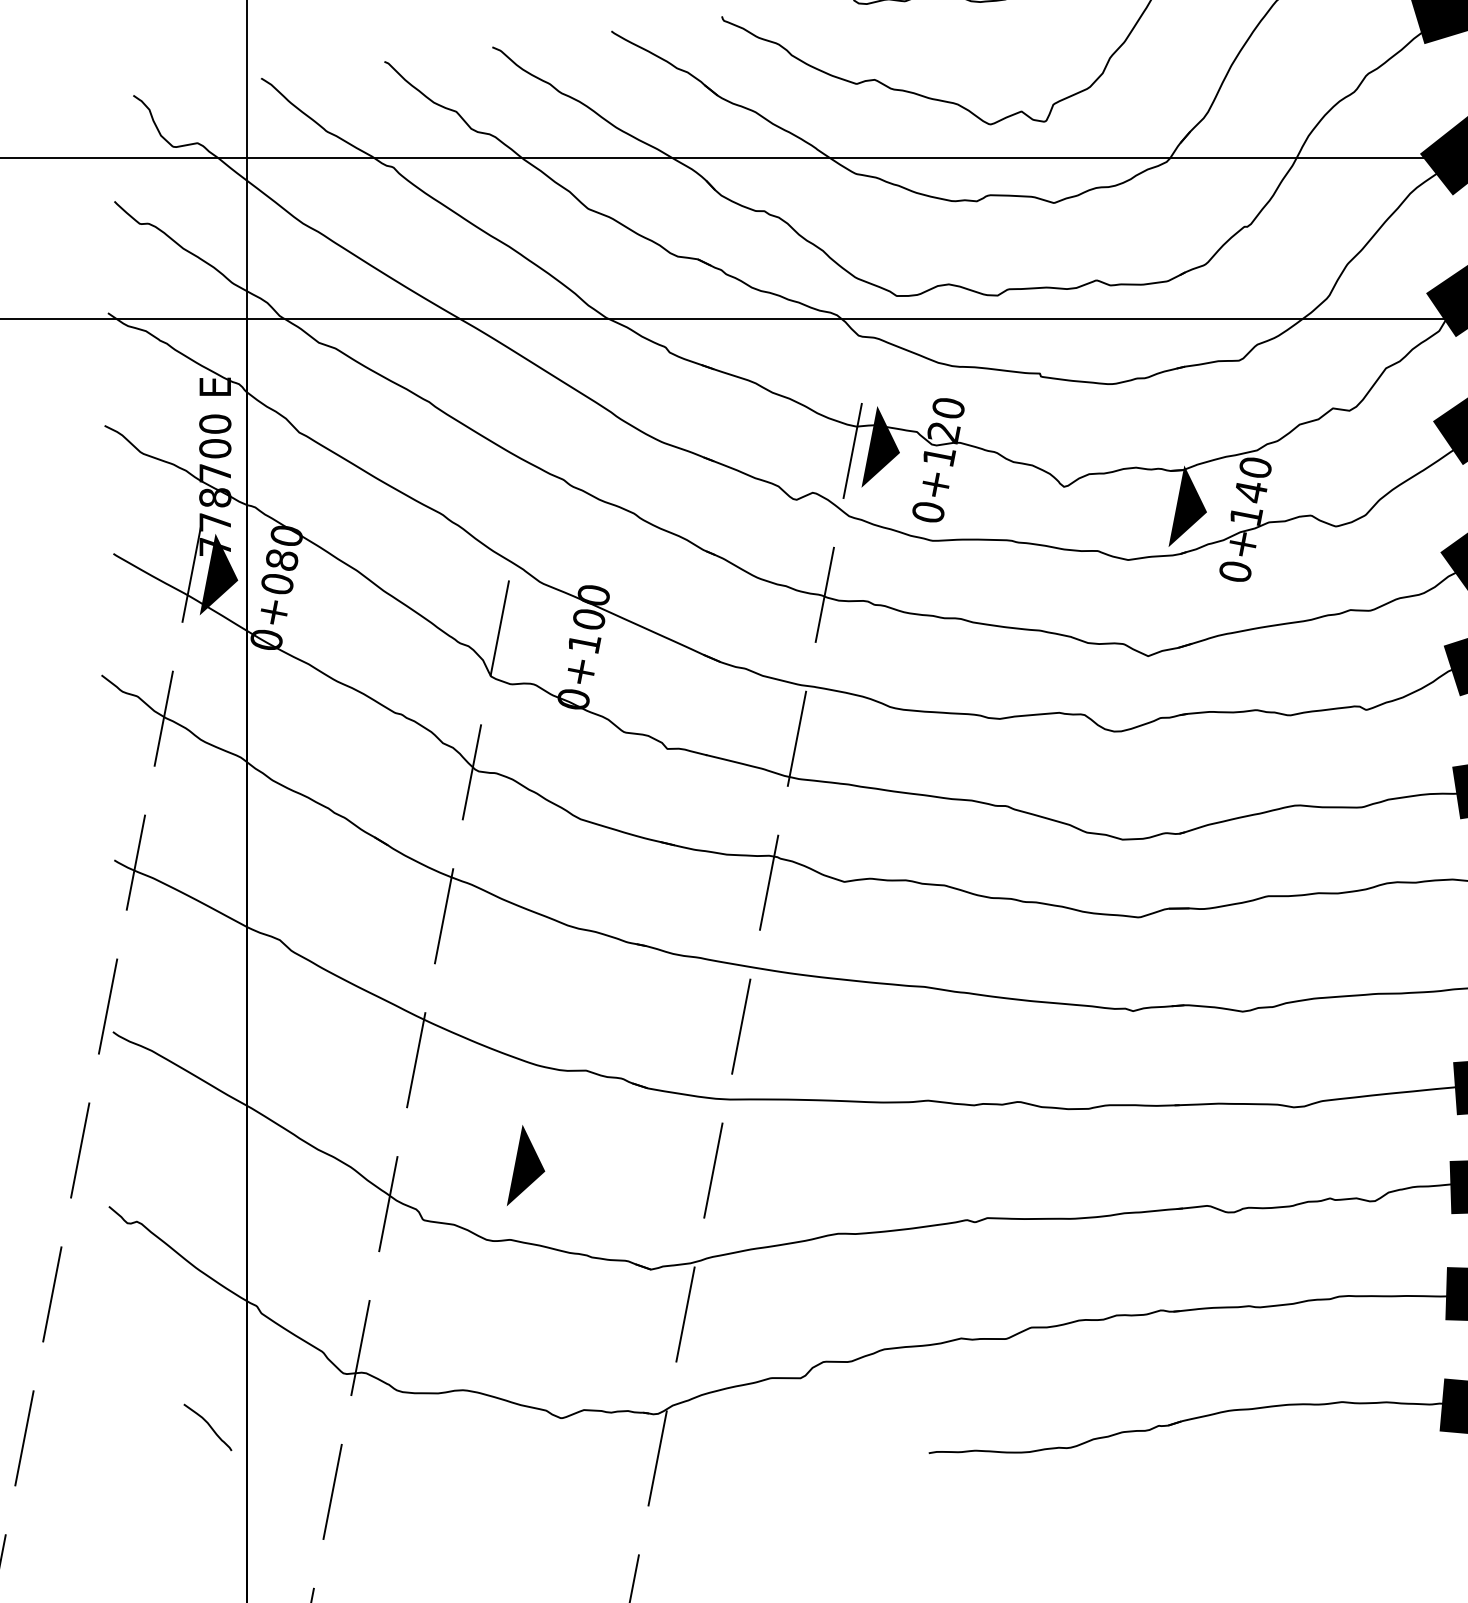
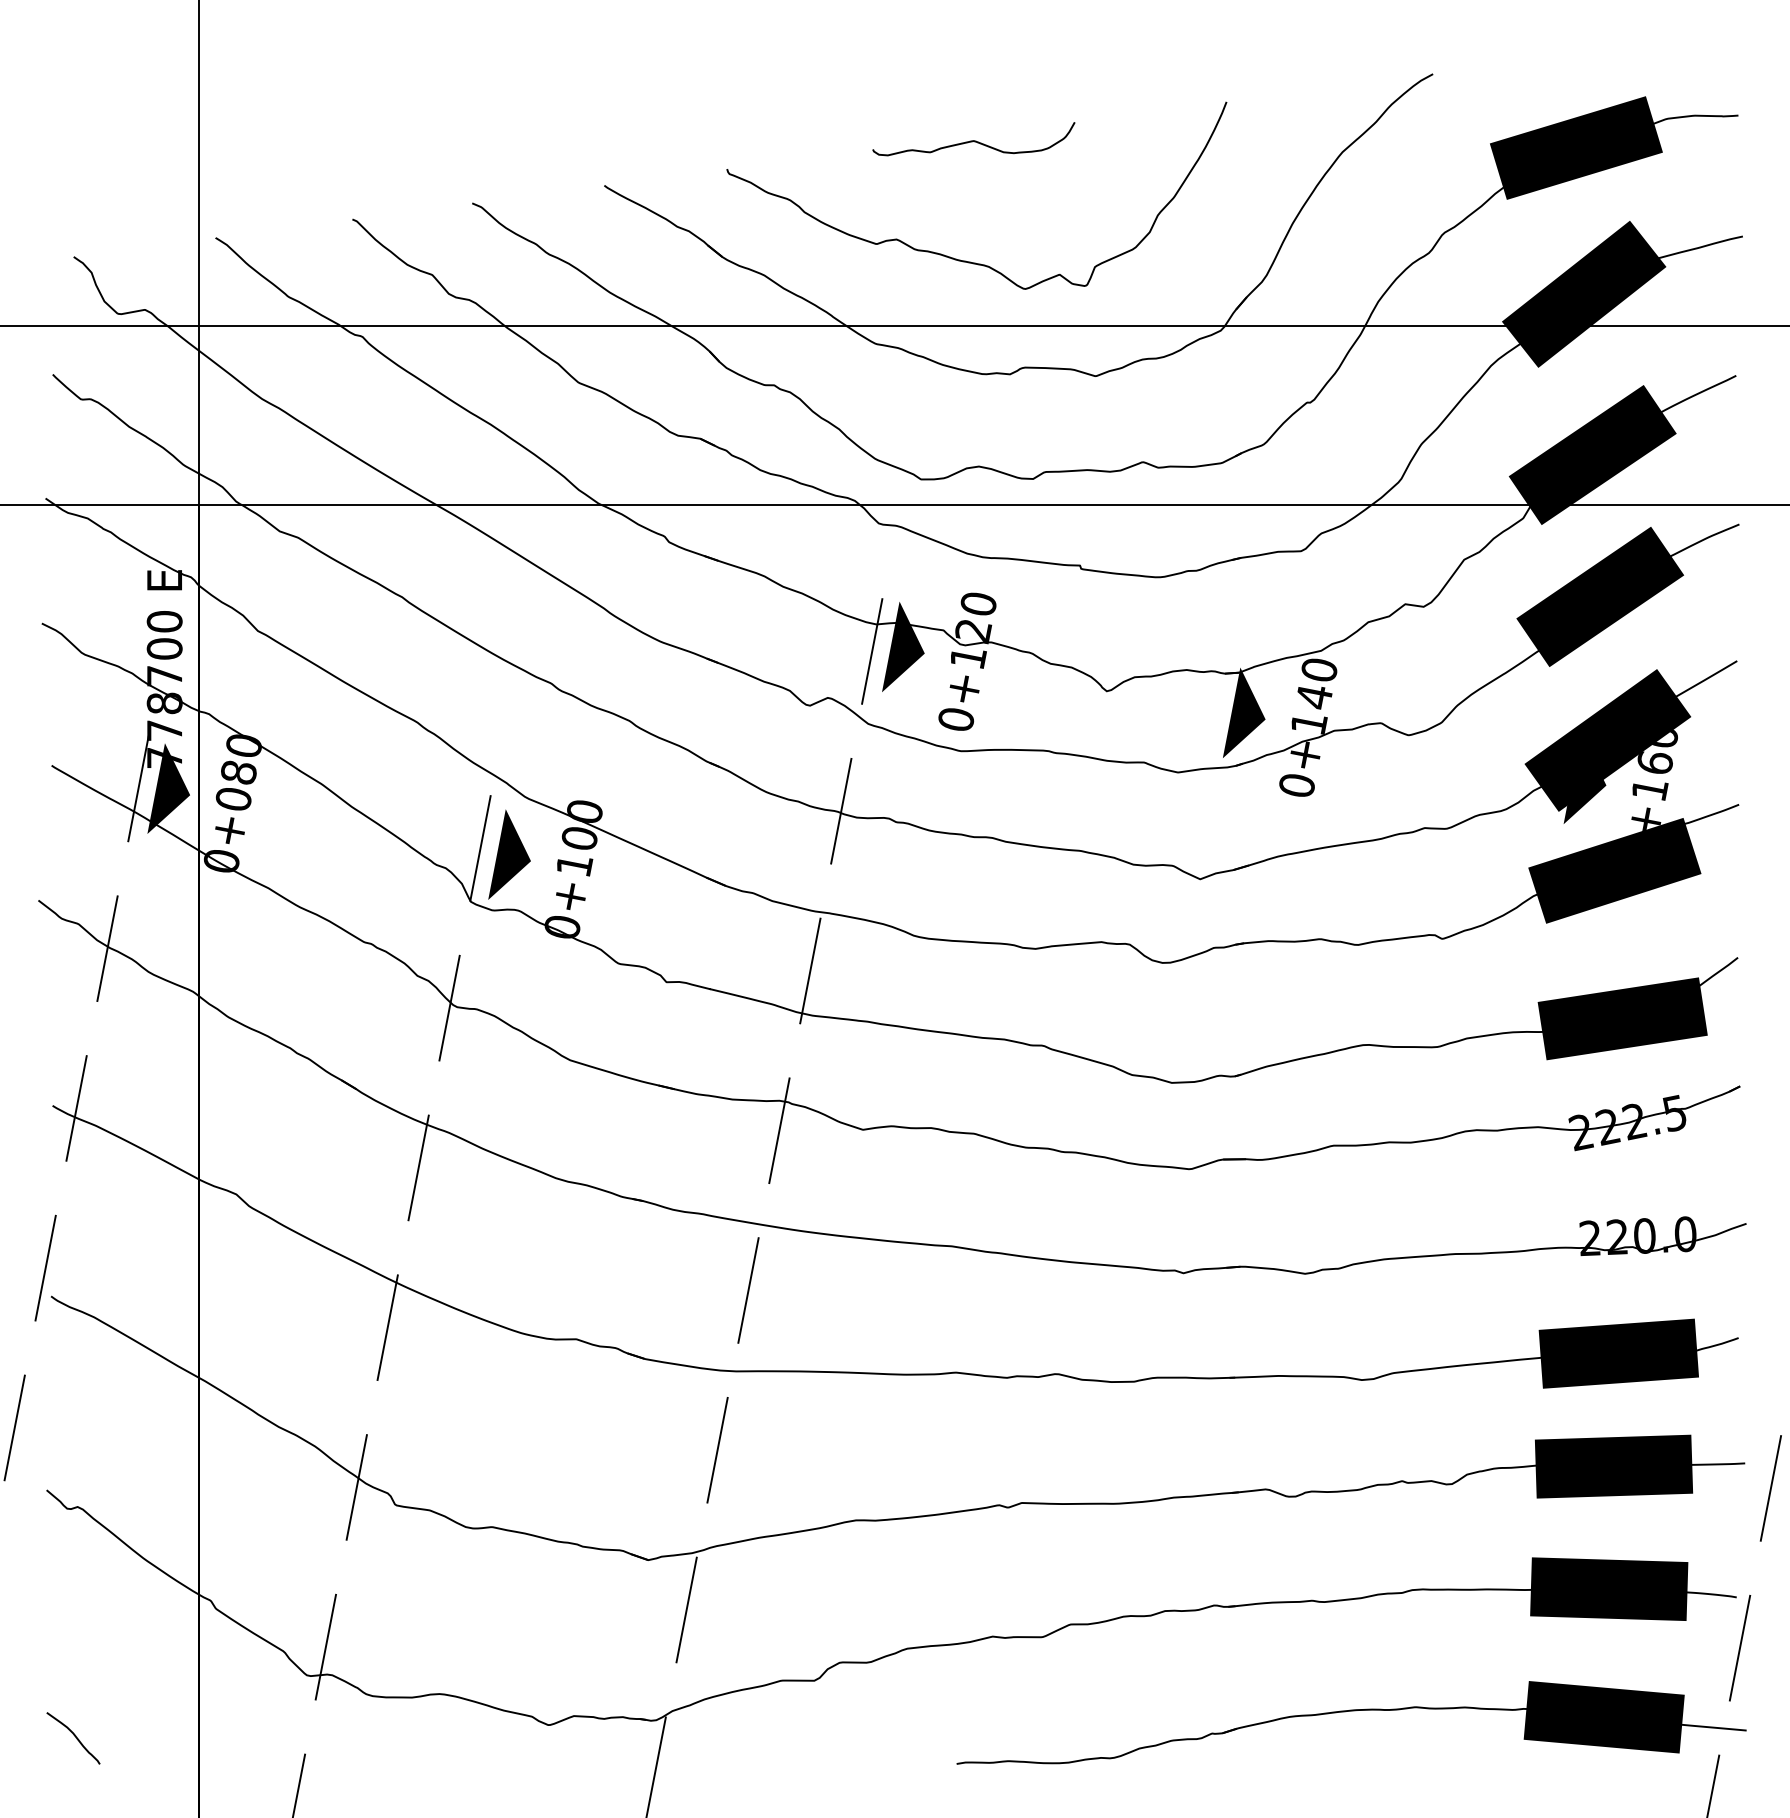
part: (525, 1165) -> (509, 854), moved
curve: (208, 1425) -> (74, 1736), moved

